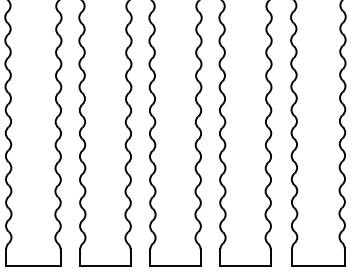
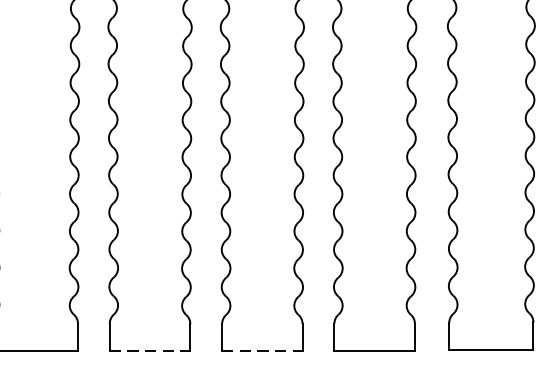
line: (105, 266) -> (150, 351), solid -> dashed
line: (176, 266) -> (263, 351), solid -> dashed

